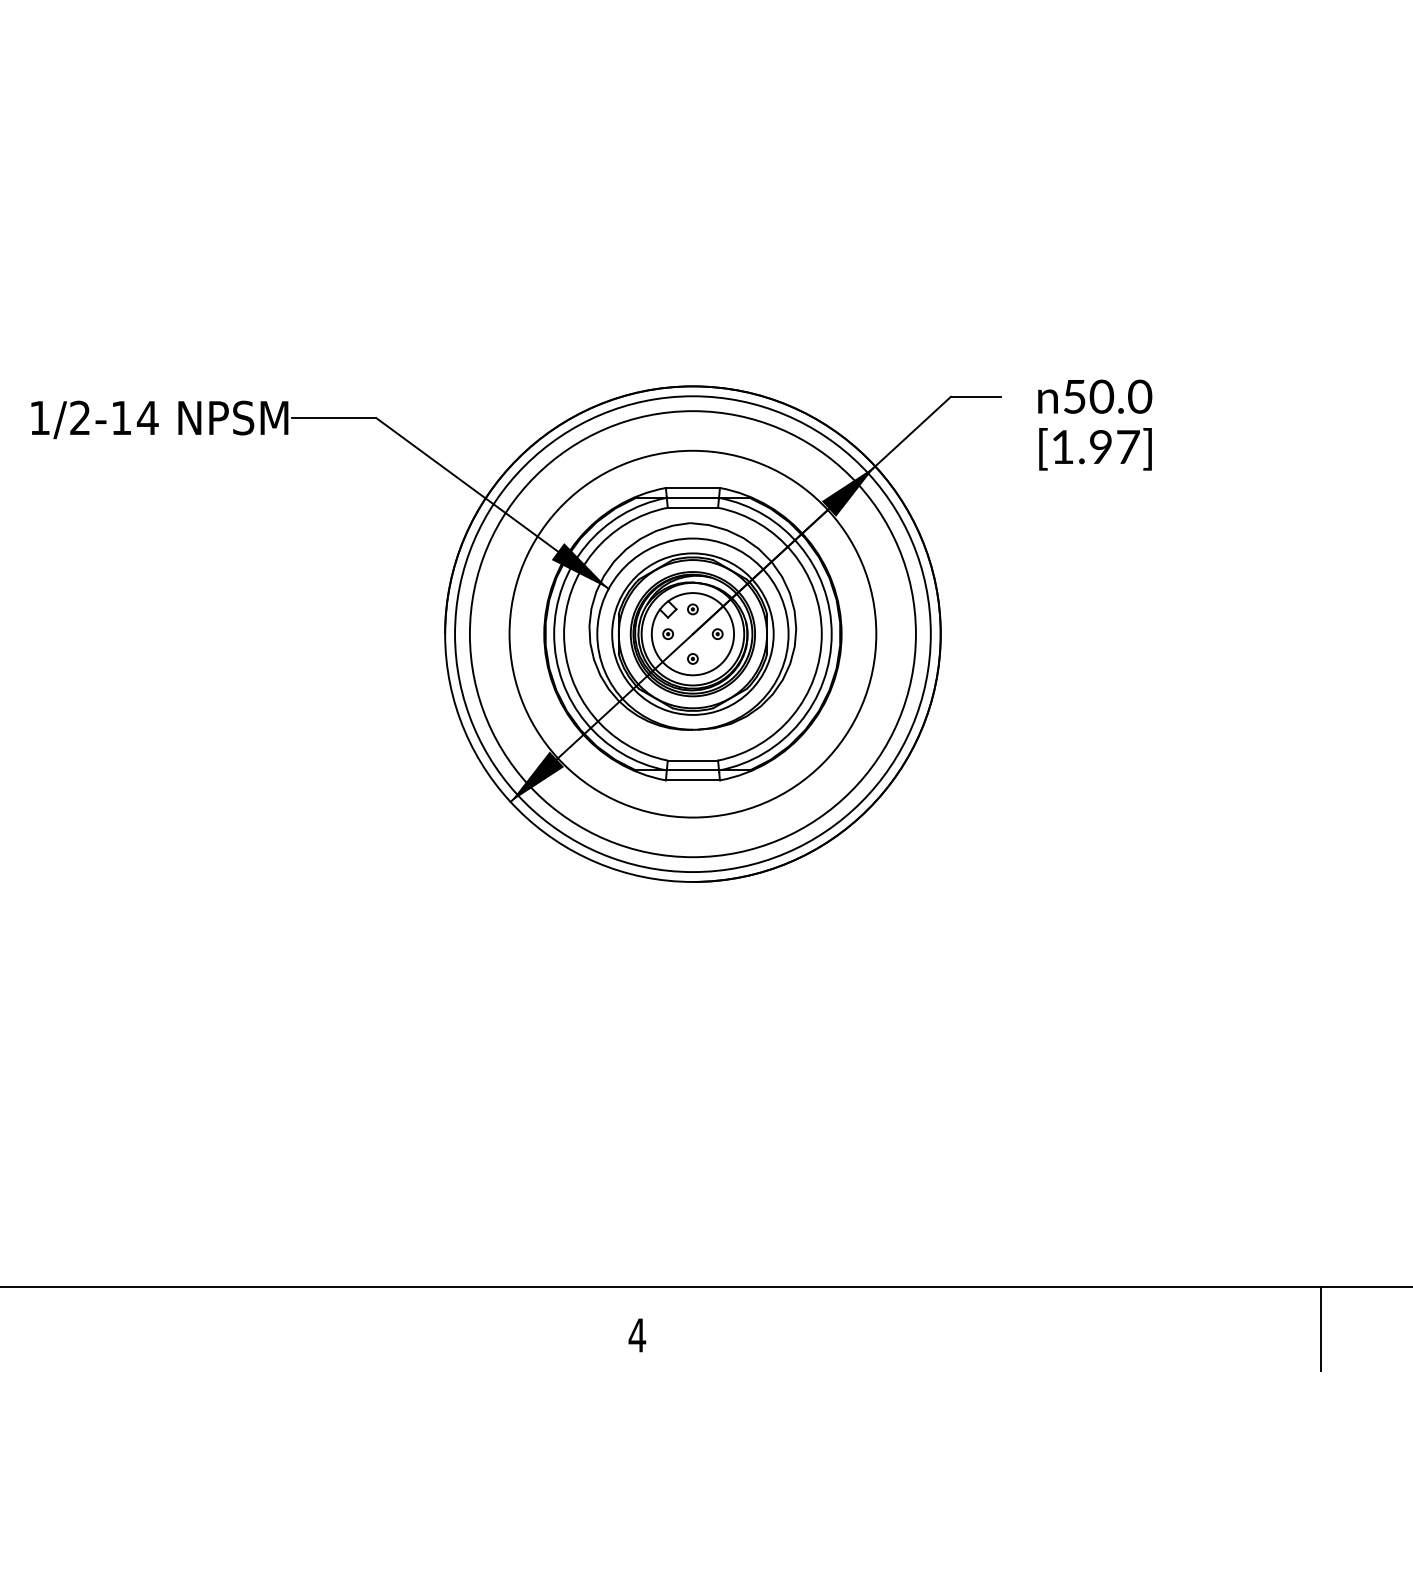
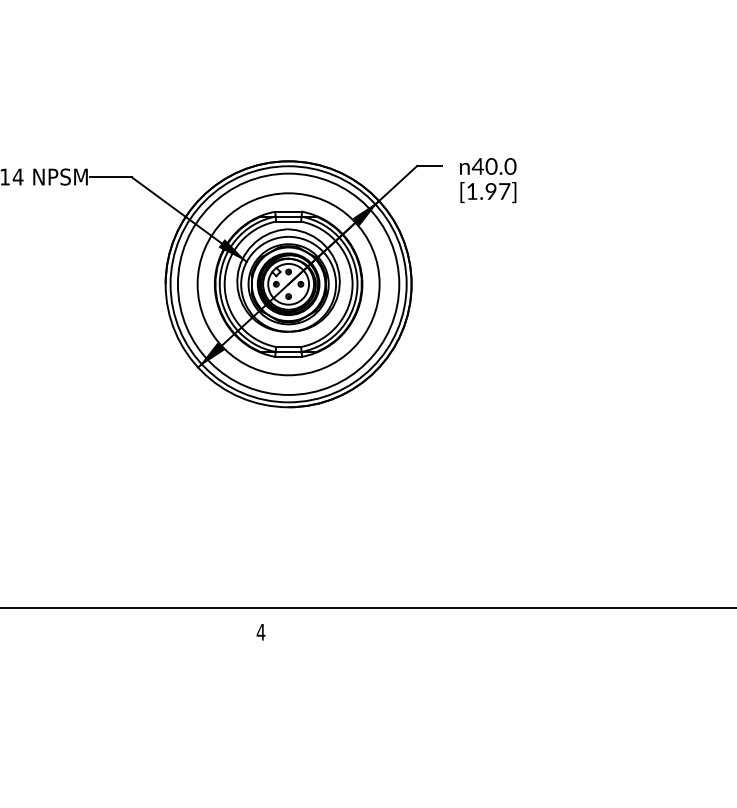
text: (1073, 396) -> (477, 166), 50.0 -> 40.0
line: (1321, 1329) -> (600, 629), removed

